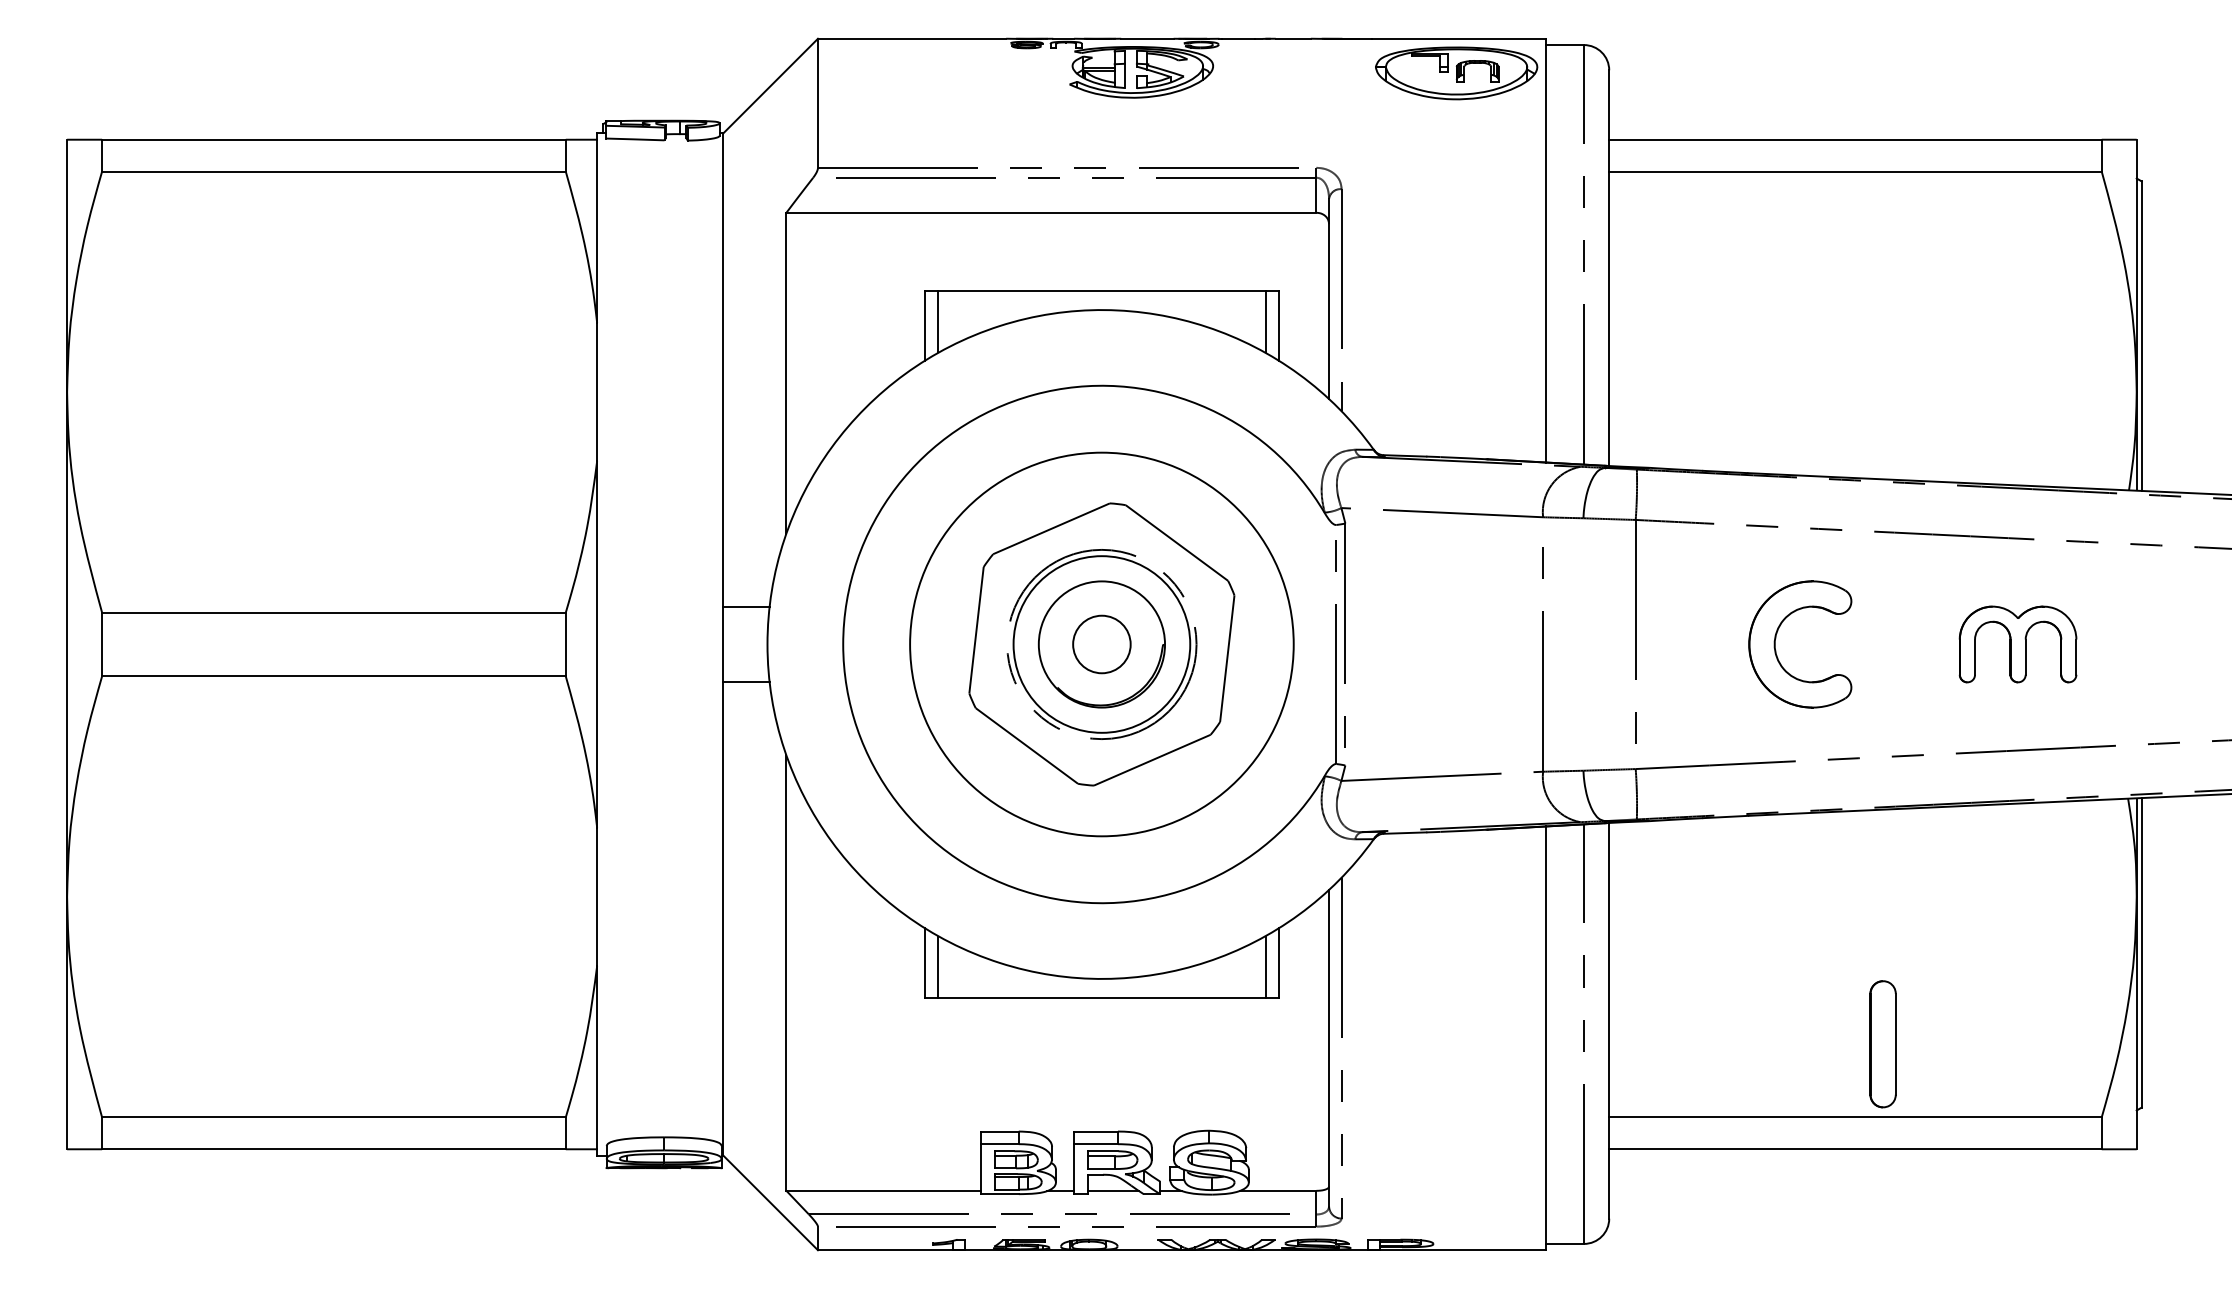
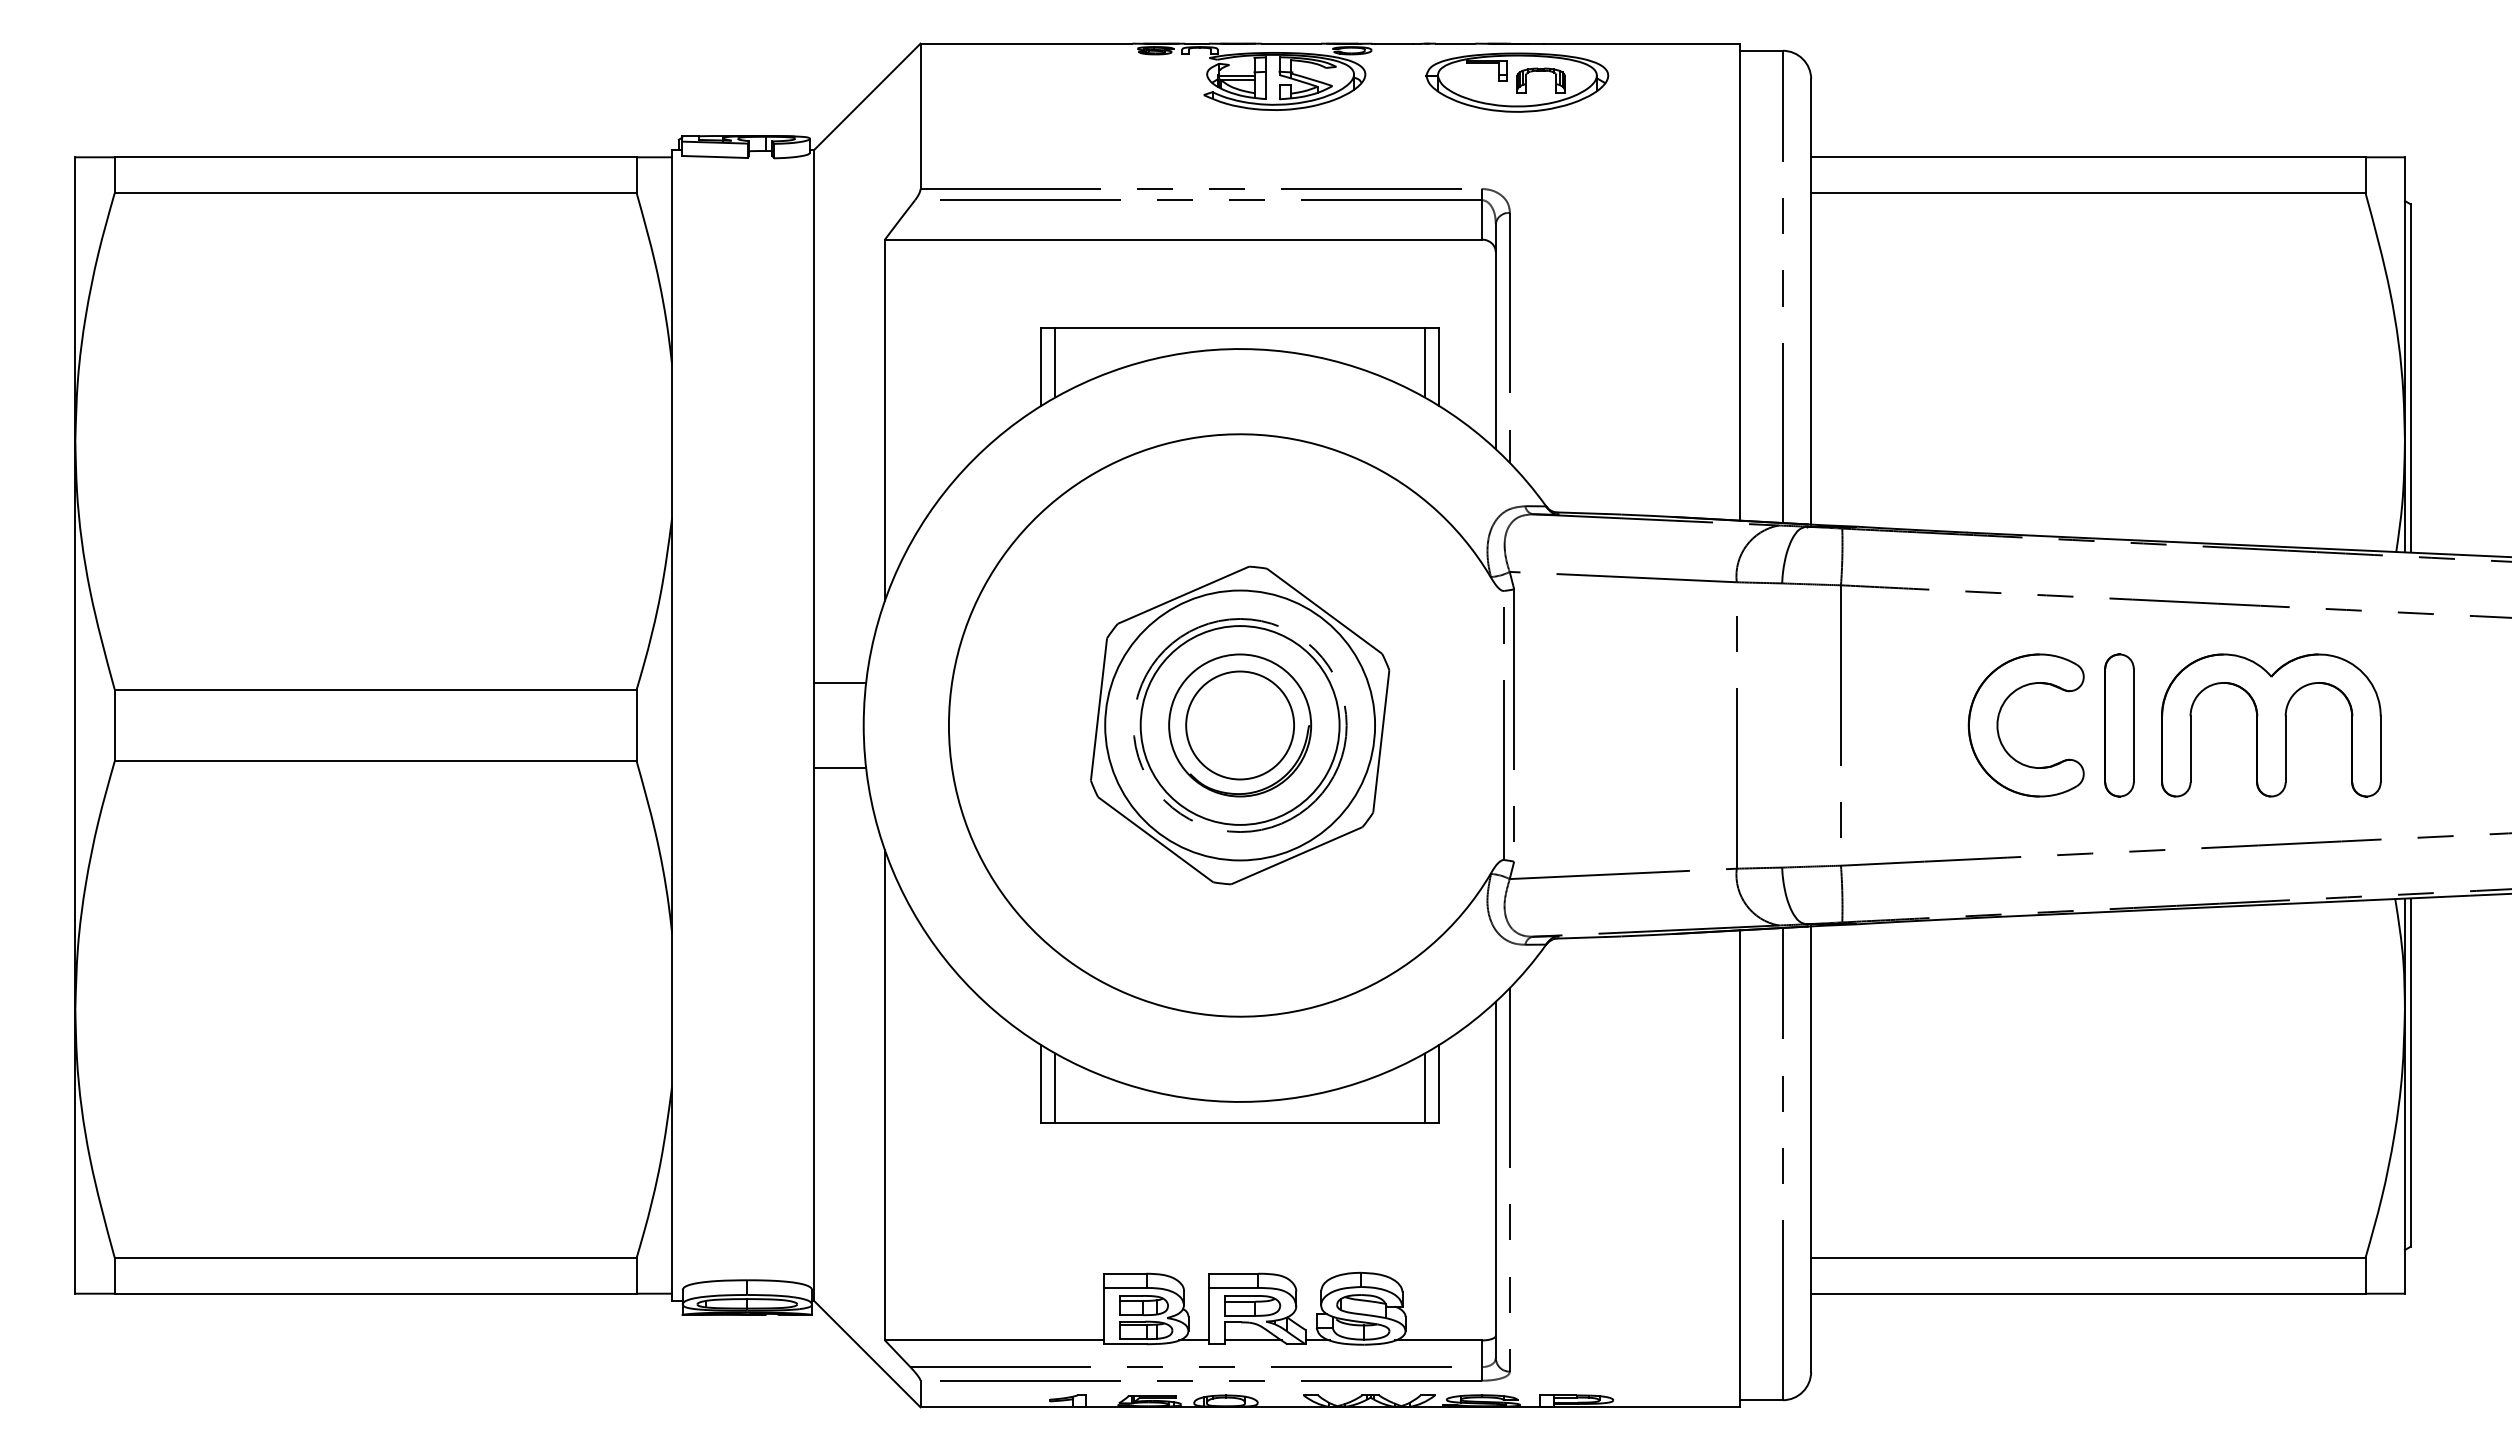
part: (1456, 73) -> (1517, 82), moved
circle: (1102, 644) -> (1240, 725), size x0.62
circle: (1102, 644) -> (1240, 725), size x1.67
part: (2018, 644) -> (2271, 725), size x1.67
part: (1883, 1044) -> (2119, 725), moved

